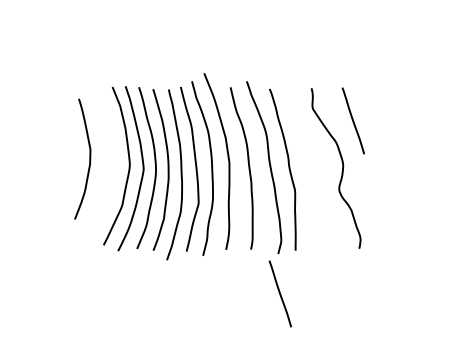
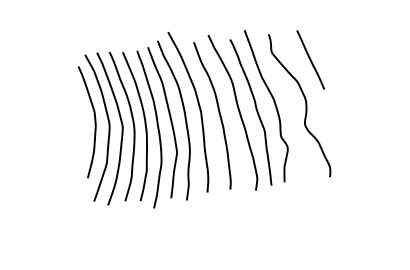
curve: (89, 158) -> (94, 120), moved
curve: (308, 162) -> (273, 103), added
line: (279, 293) -> (261, 226), removed

